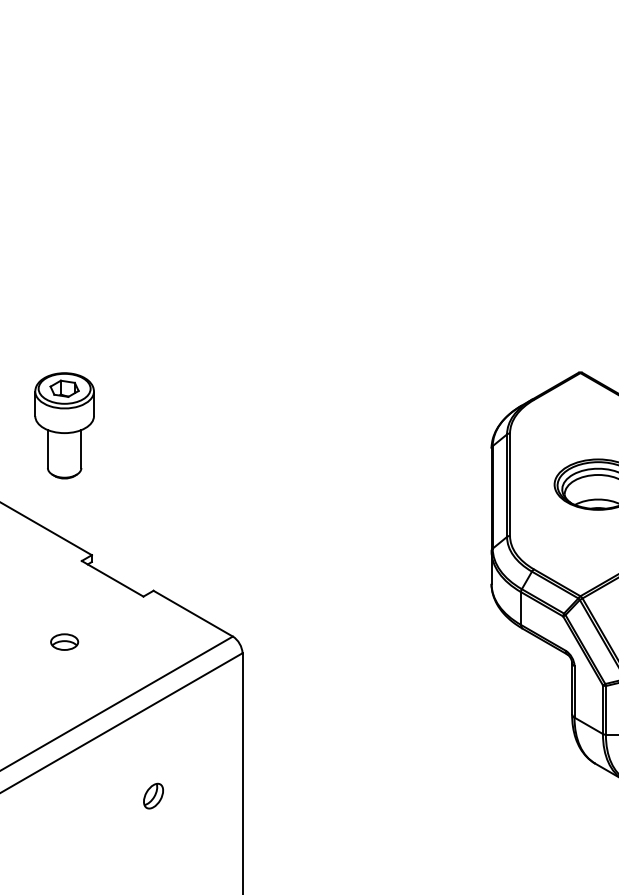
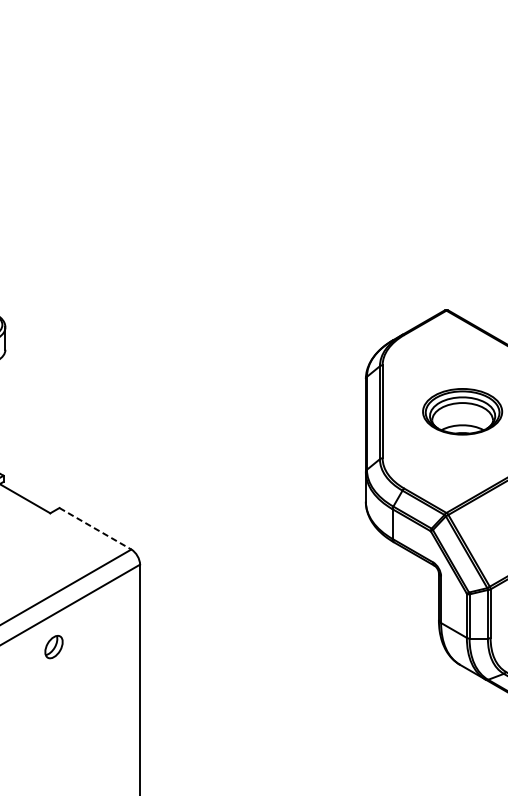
line: (193, 613) -> (95, 528), solid -> dashed
part: (153, 795) -> (53, 646), moved

